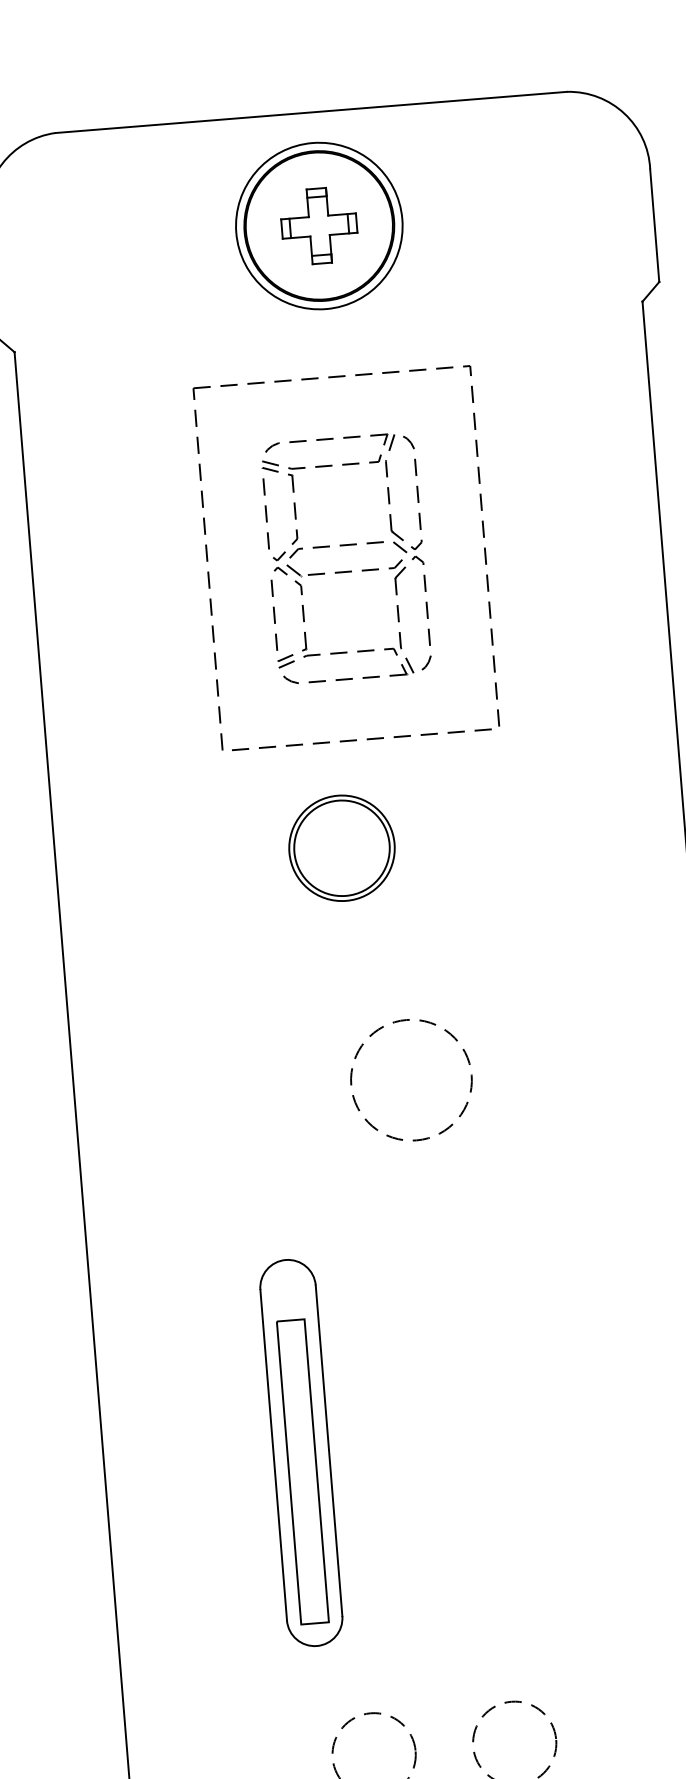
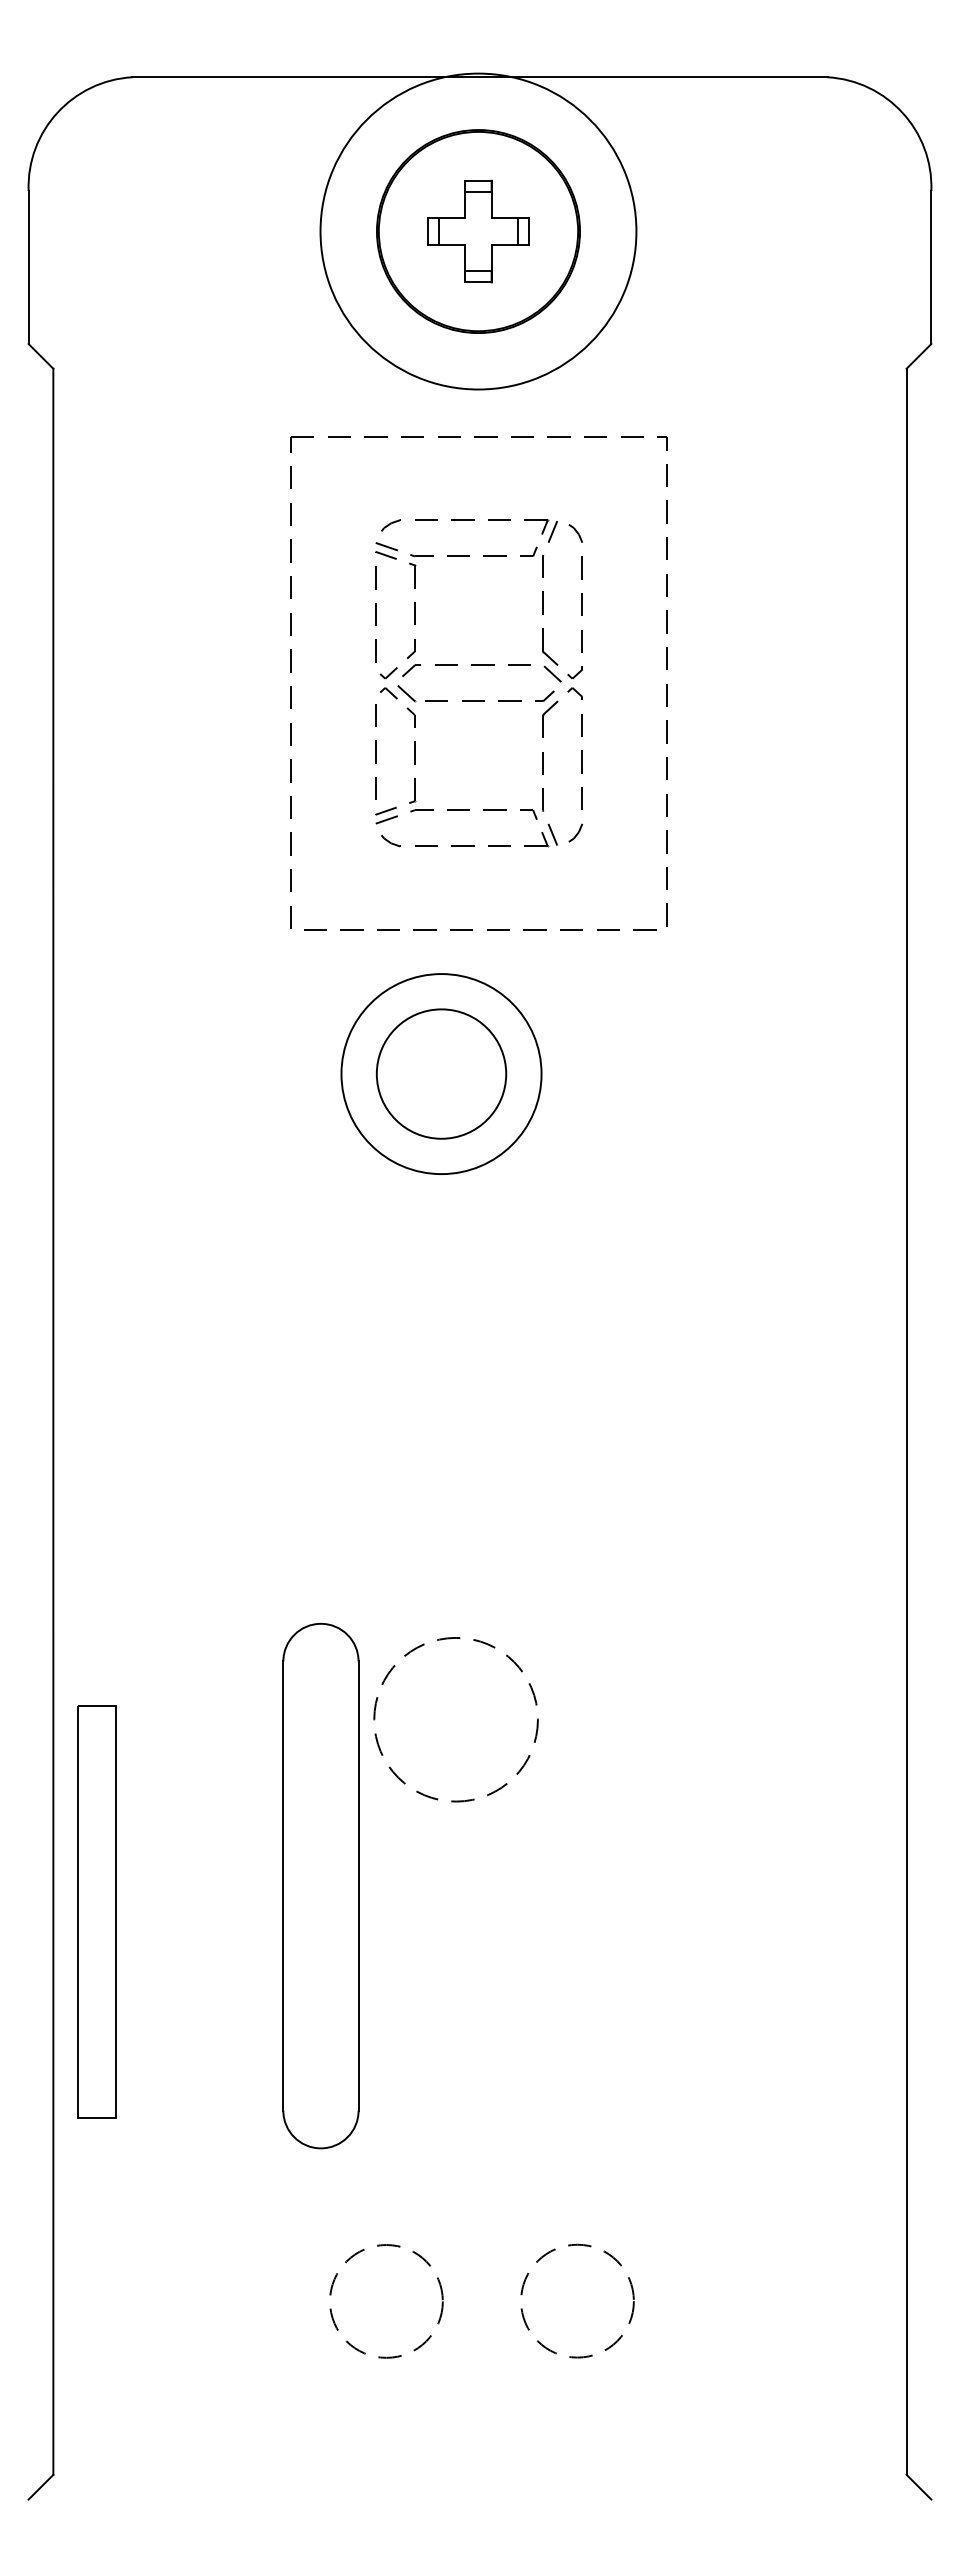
circle: (319, 226) -> (478, 231), size x1.4
circle: (341, 847) -> (441, 1073), size x1.4
circle: (411, 1080) -> (455, 1719), moved
part: (302, 1471) -> (96, 1911), moved

